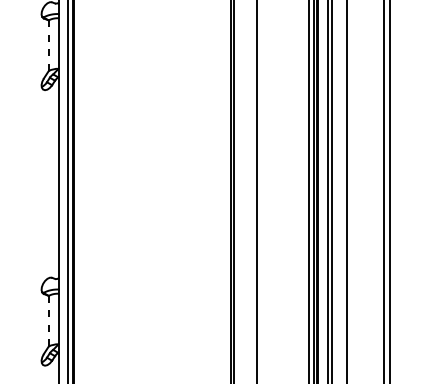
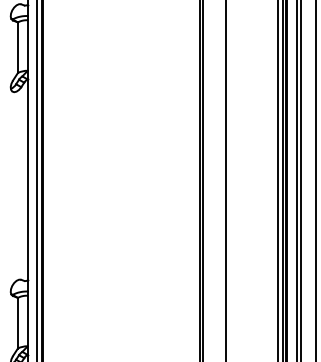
line: (48, 45) -> (17, 47), dashed -> solid
line: (48, 320) -> (17, 322), dashed -> solid

